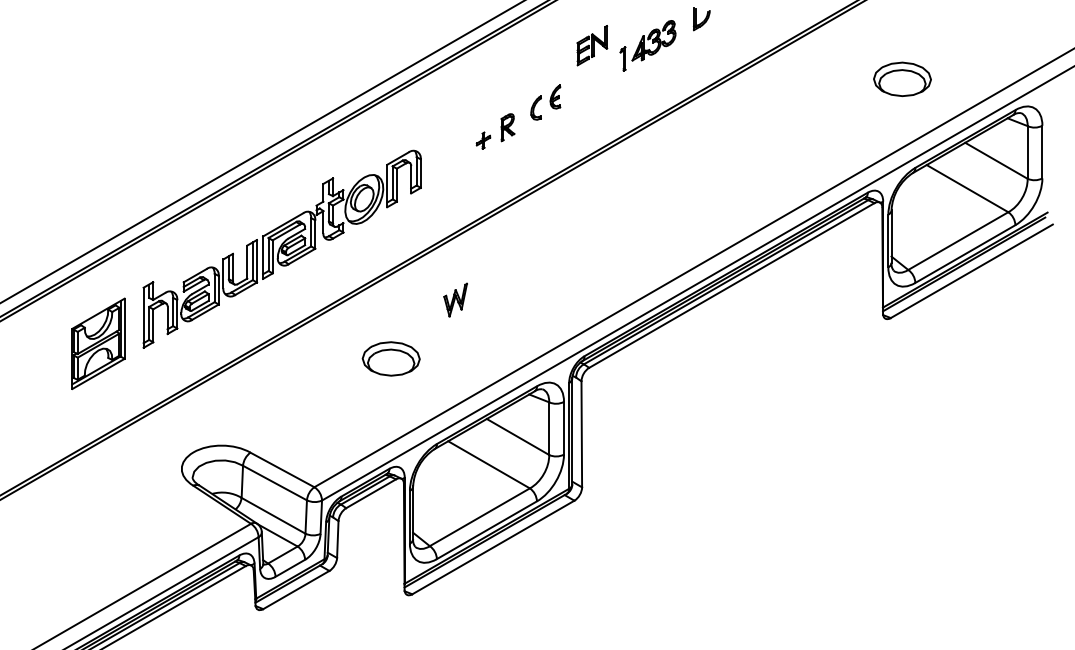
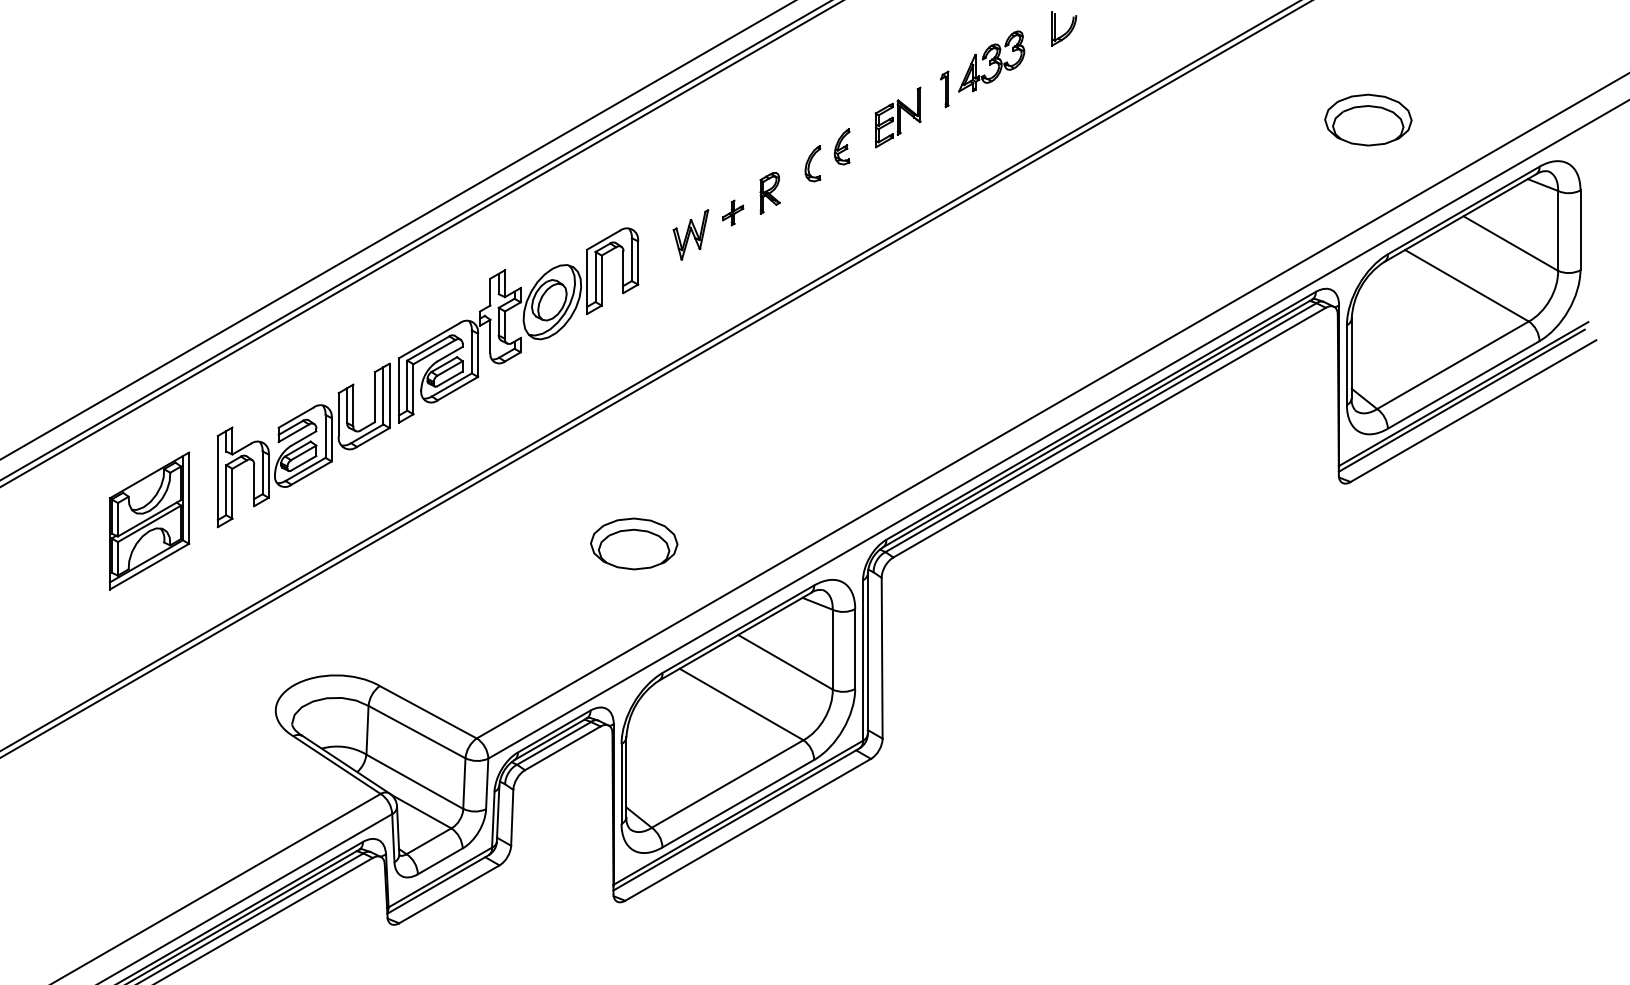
part: (592, 45) -> (898, 117), moved
part: (455, 299) -> (690, 234), moved
part: (390, 358) -> (633, 543), moved

